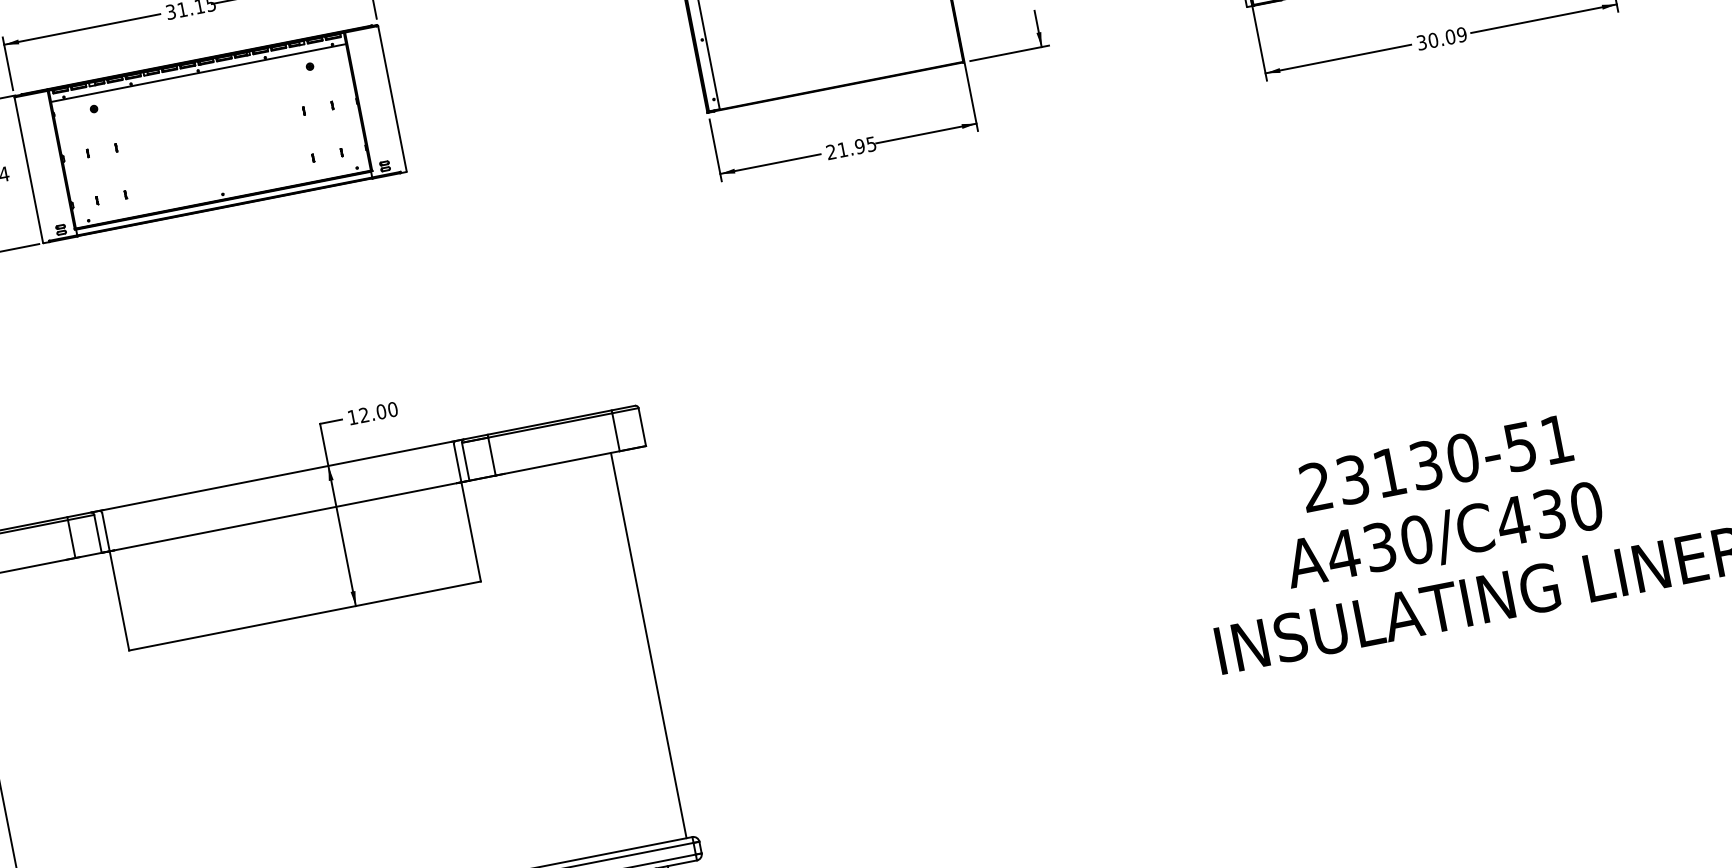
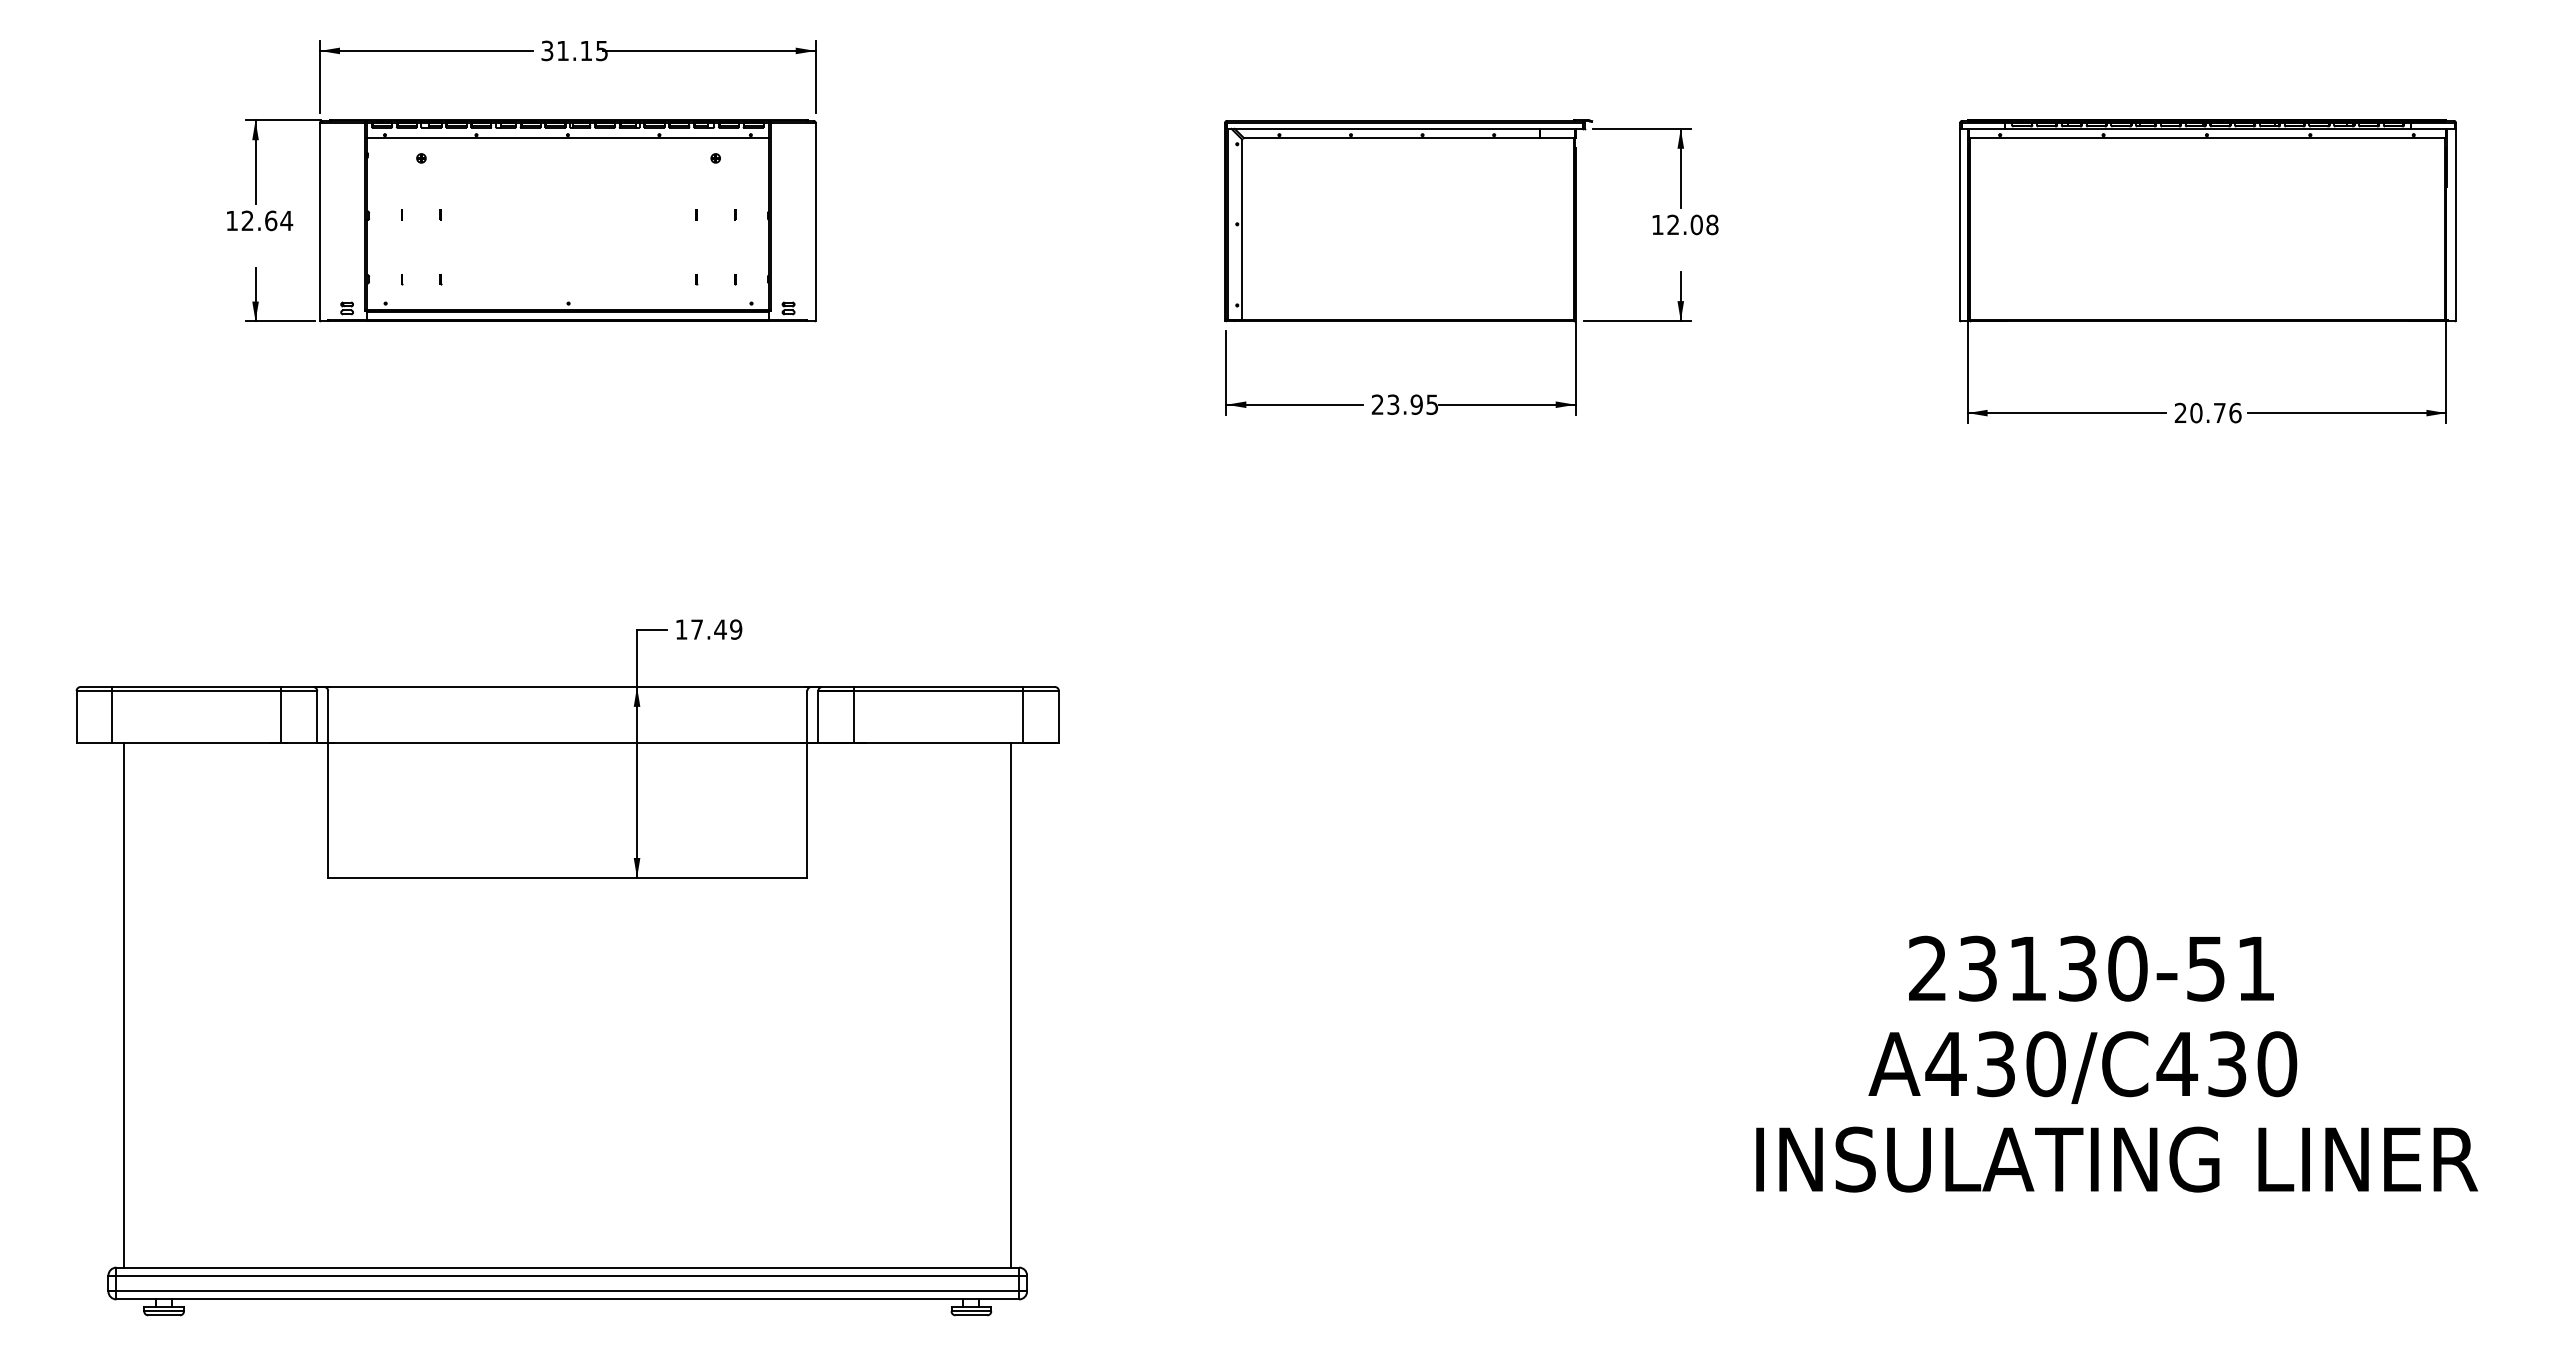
text: (1441, 38) -> (2207, 412), 30.09 -> 20.76
text: (842, 149) -> (1393, 404), 21.95 -> 23.95
text: (378, 412) -> (716, 629), 12.00 -> 17.49

